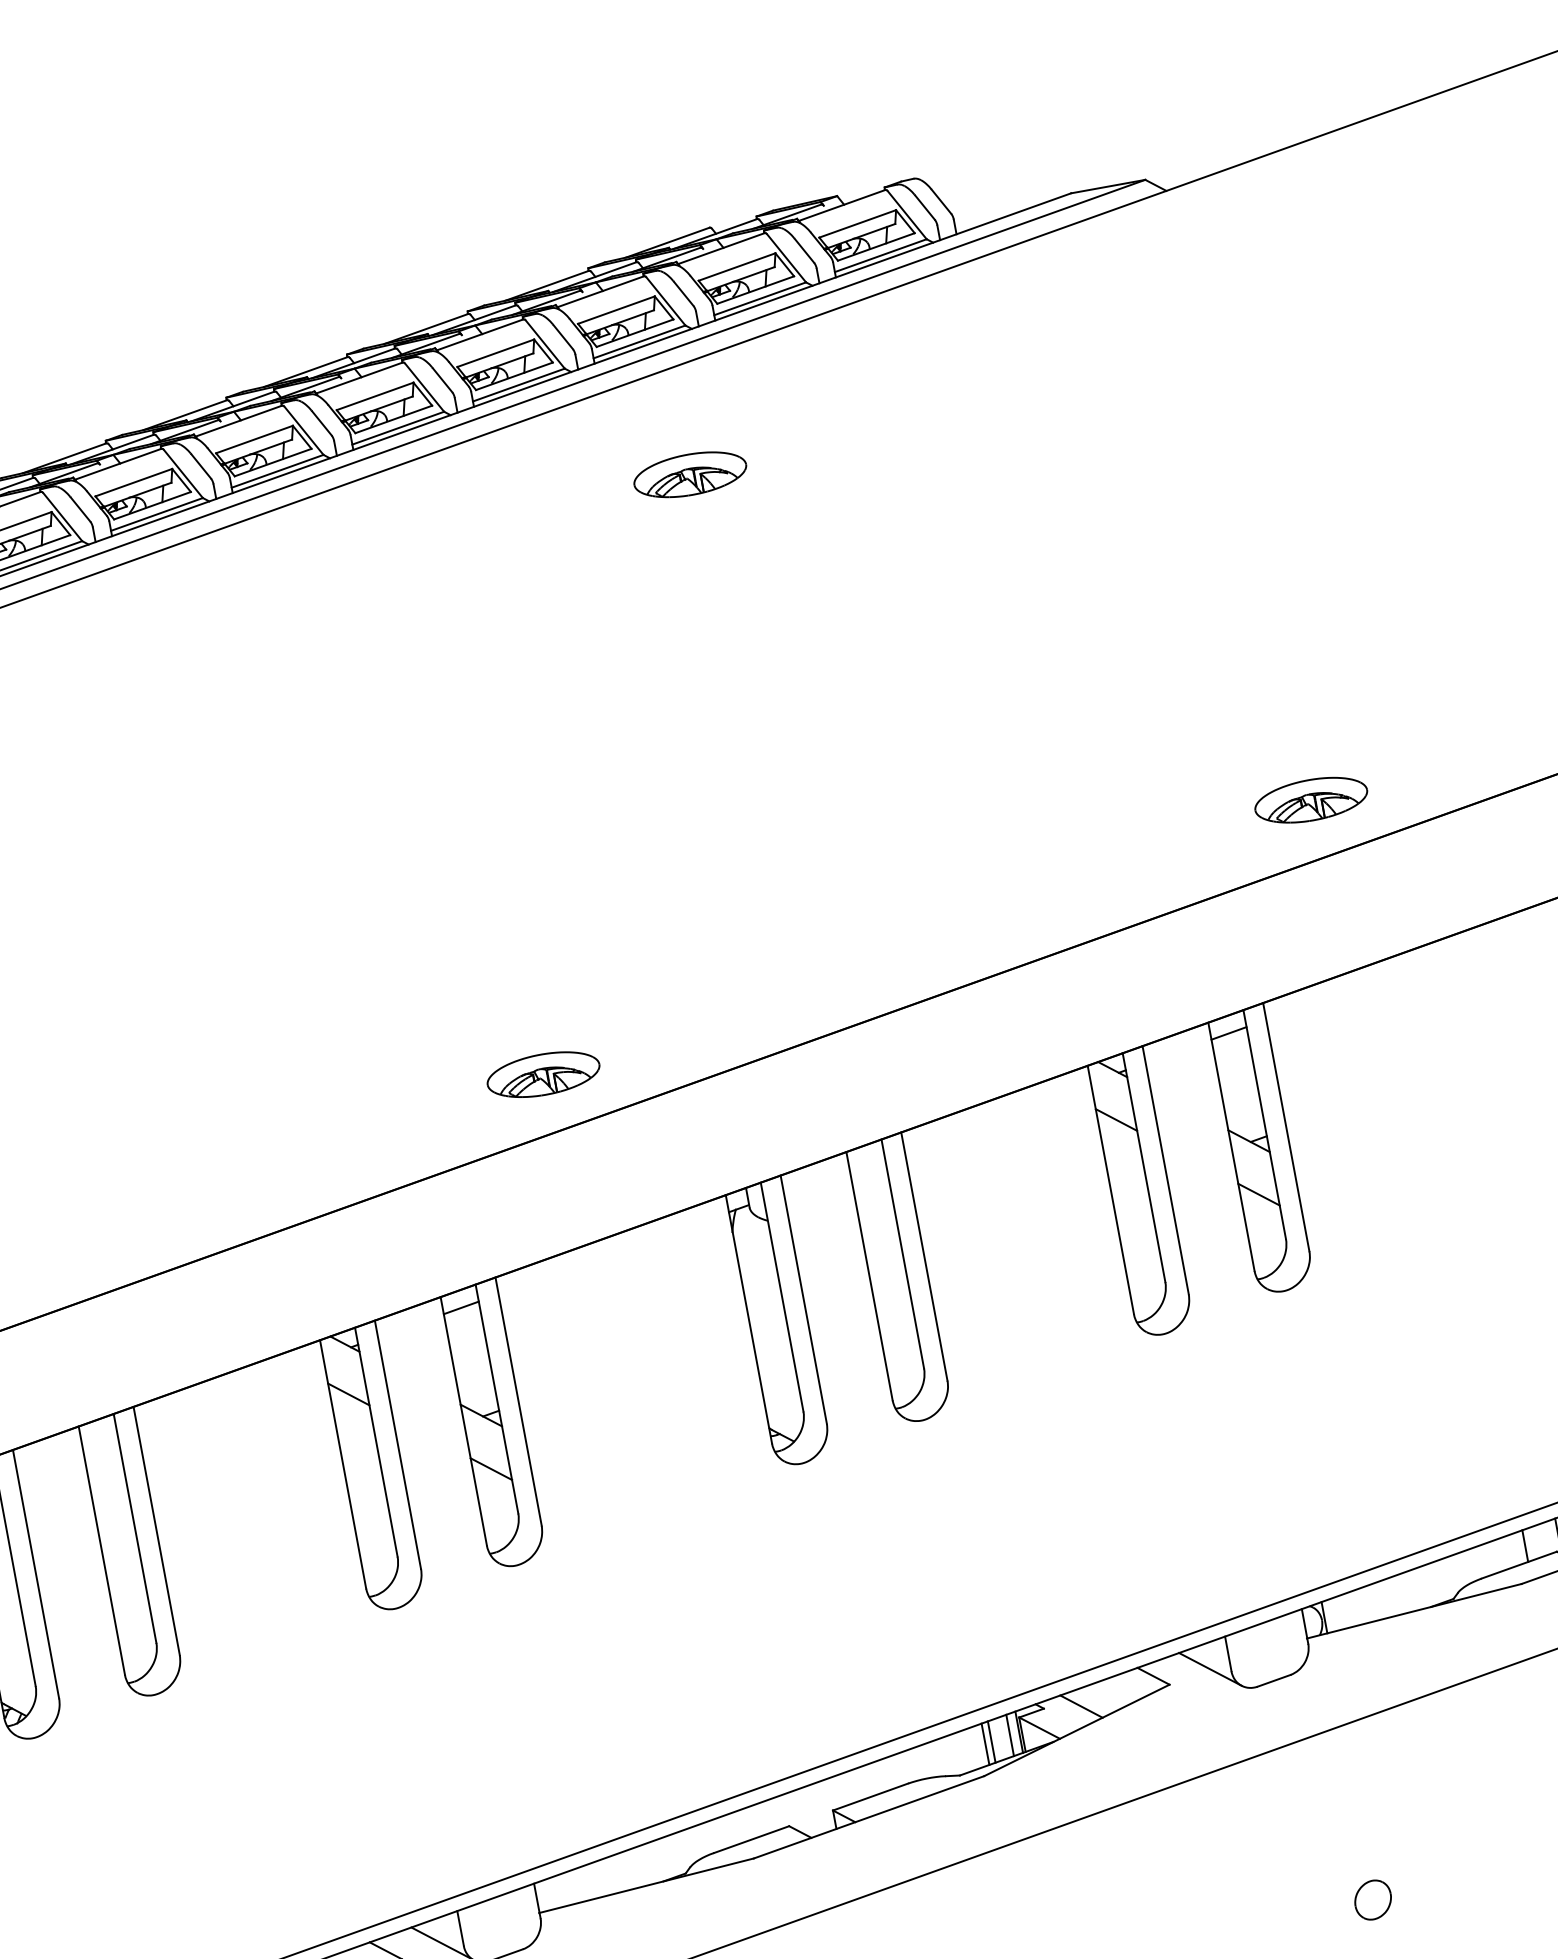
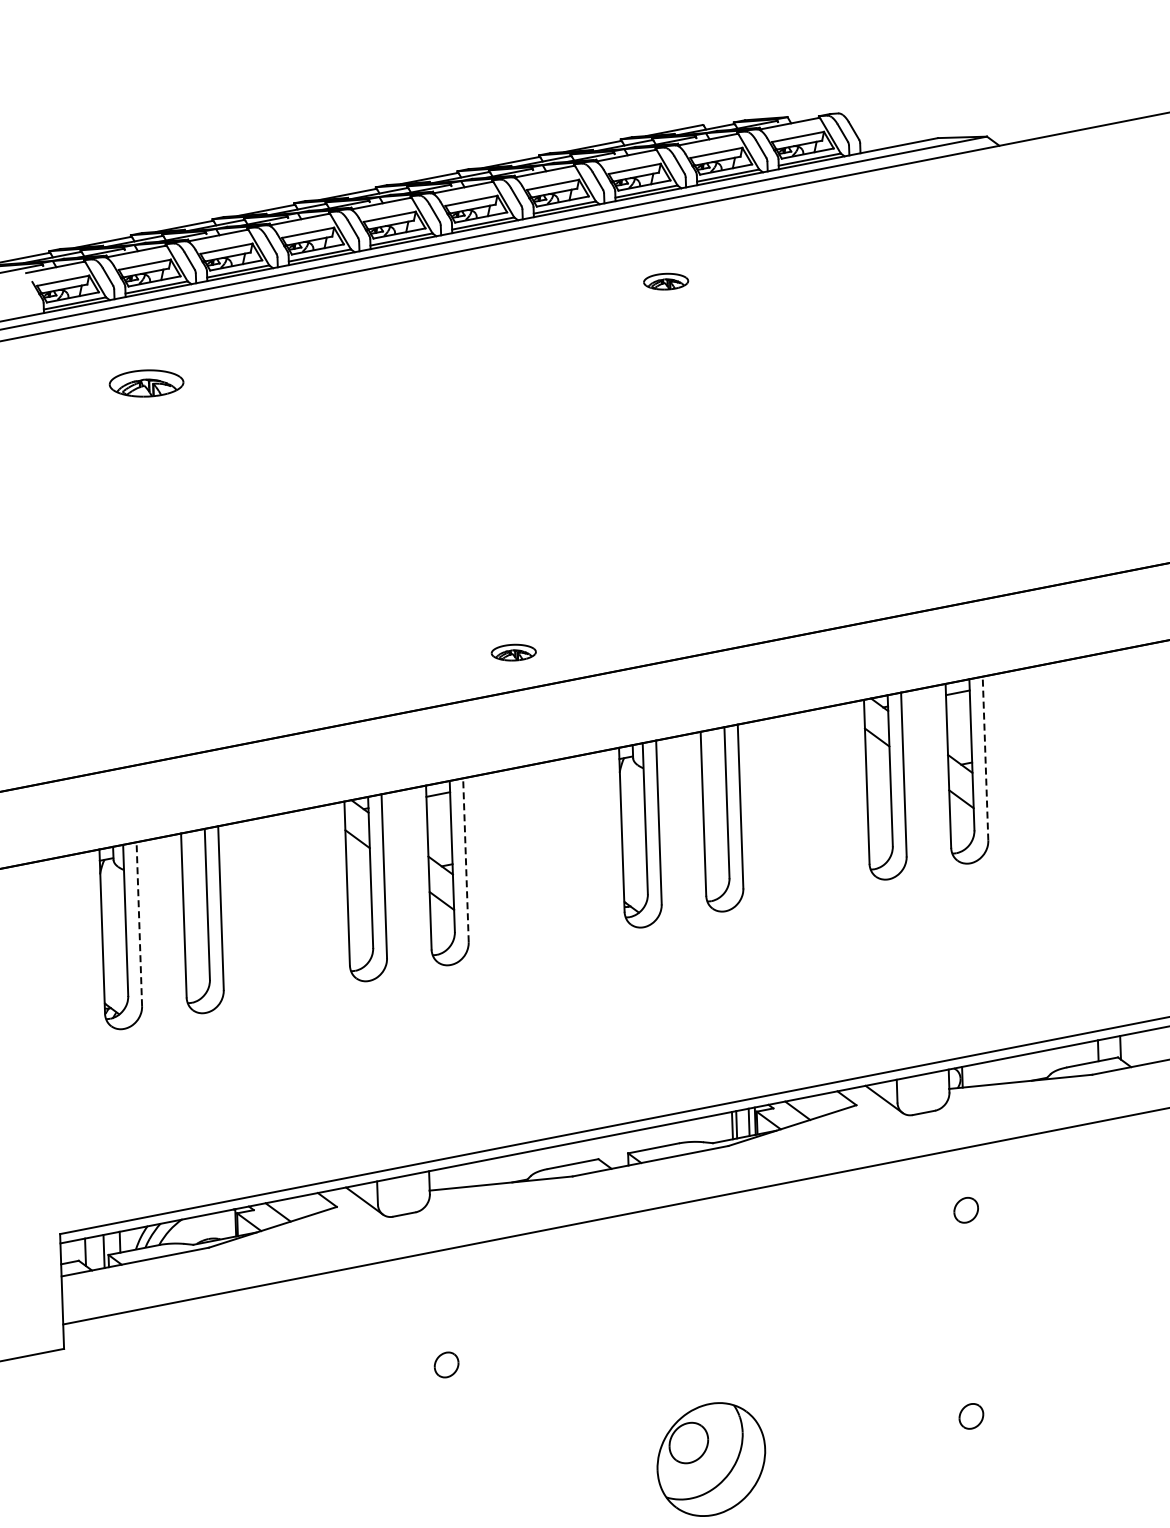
part: (689, 474) -> (665, 281), size x0.6
part: (1311, 800) -> (1033, 551), removed
part: (543, 1074) -> (513, 652), size x0.6
line: (1286, 1127) -> (985, 758), solid -> dashed
line: (517, 1402) -> (465, 860), solid -> dashed
line: (36, 1574) -> (139, 924), solid -> dashed
part: (1372, 1900) -> (965, 1210), moved

